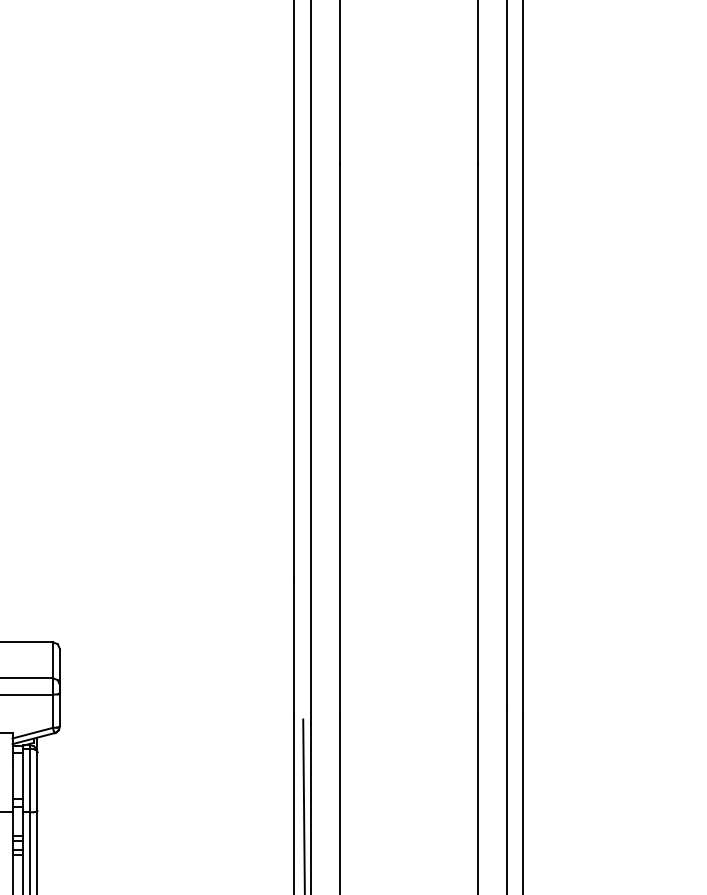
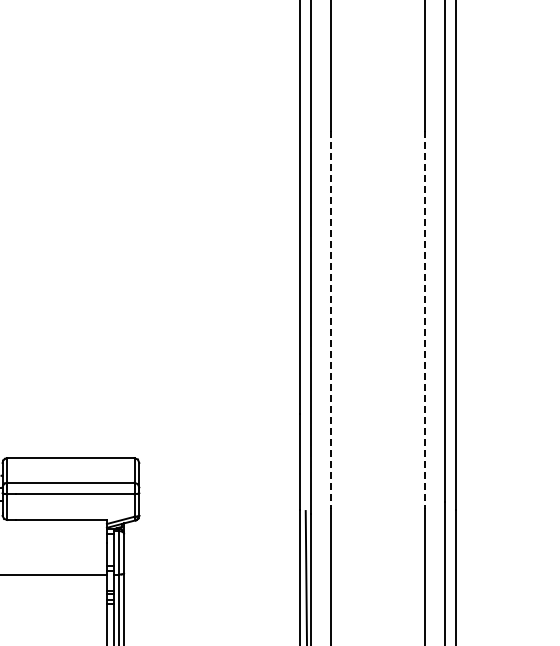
line: (339, 440) -> (330, 320), solid -> dashed
line: (478, 440) -> (425, 320), solid -> dashed

